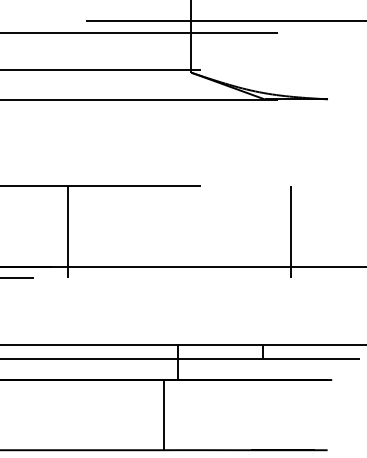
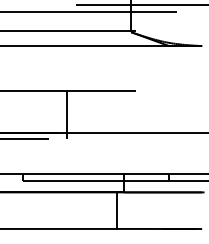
line: (289, 232) -> (182, 115), removed

